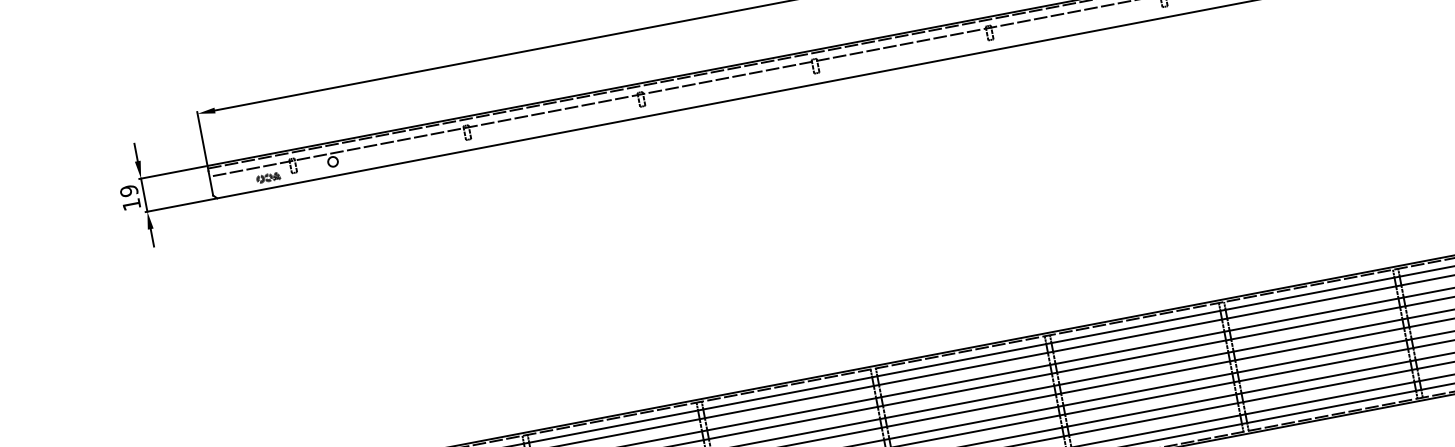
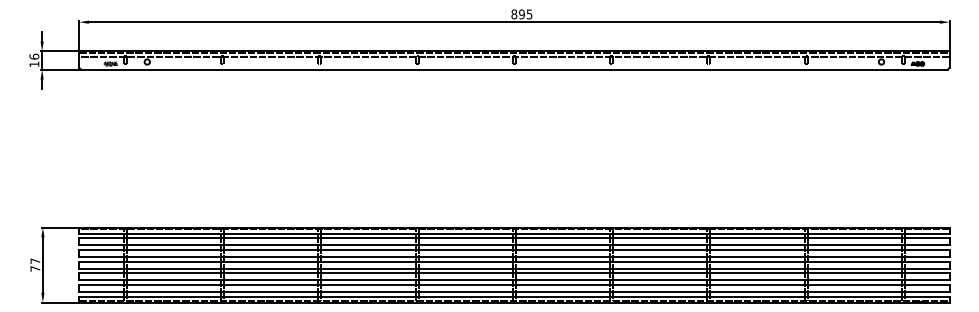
text: (129, 190) -> (34, 56), 19 -> 16

